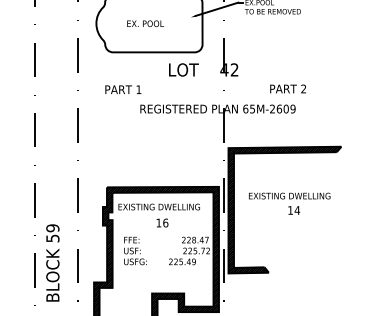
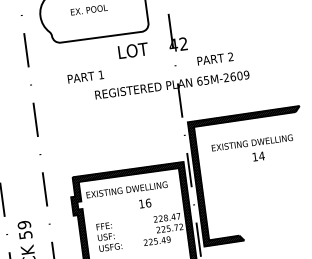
text: (287, 88) -> (214, 58), moved
text: (123, 89) -> (85, 76), moved
text: (289, 203) -> (253, 150), moved
text: (162, 222) -> (145, 203), moved

